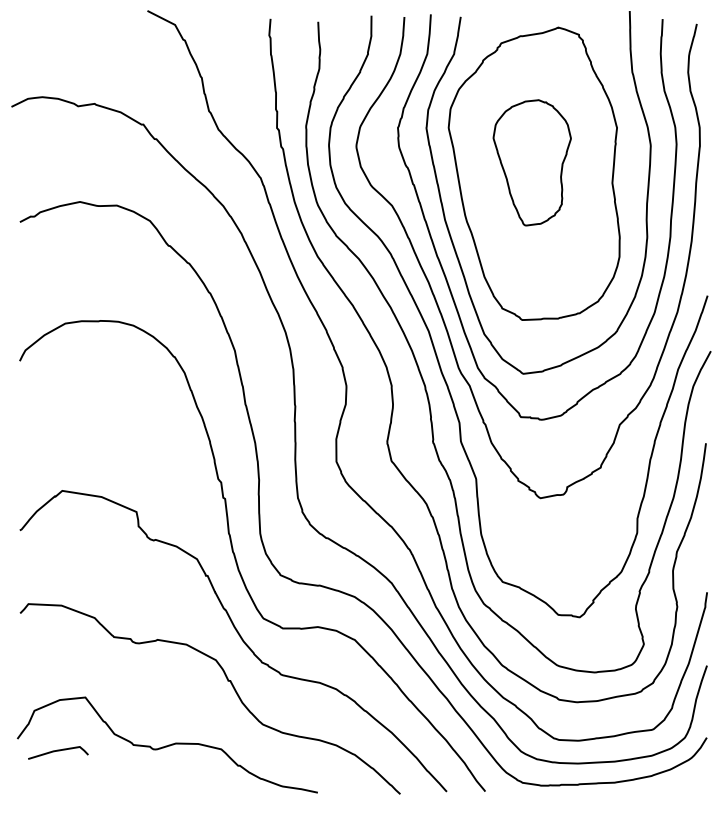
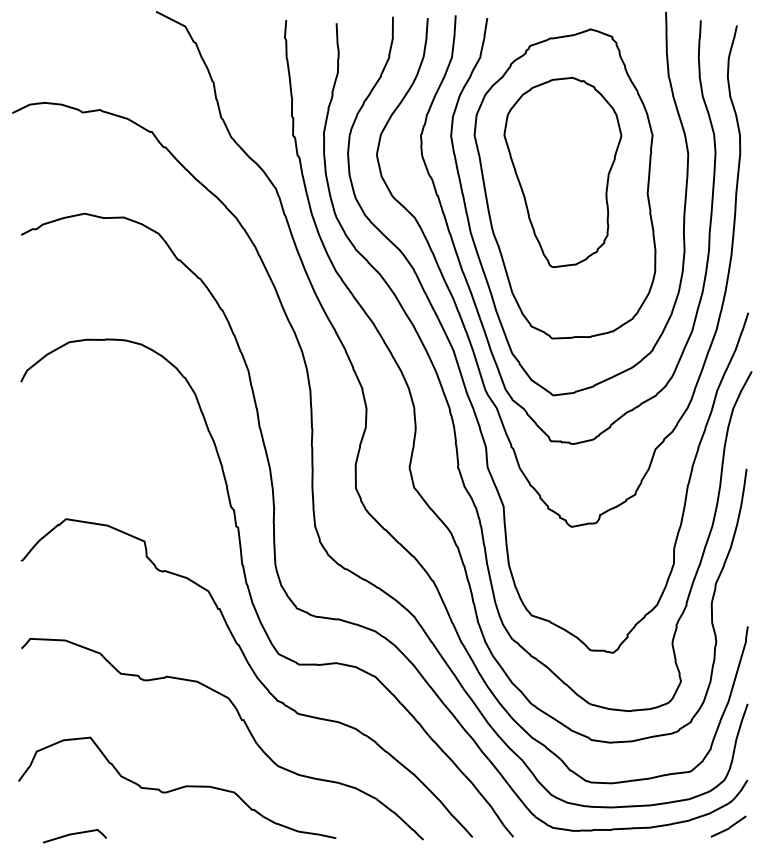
part: (531, 162) -> (562, 171), size x1.43
line: (58, 751) -> (74, 834), moved
curve: (689, 781) -> (729, 826), added

